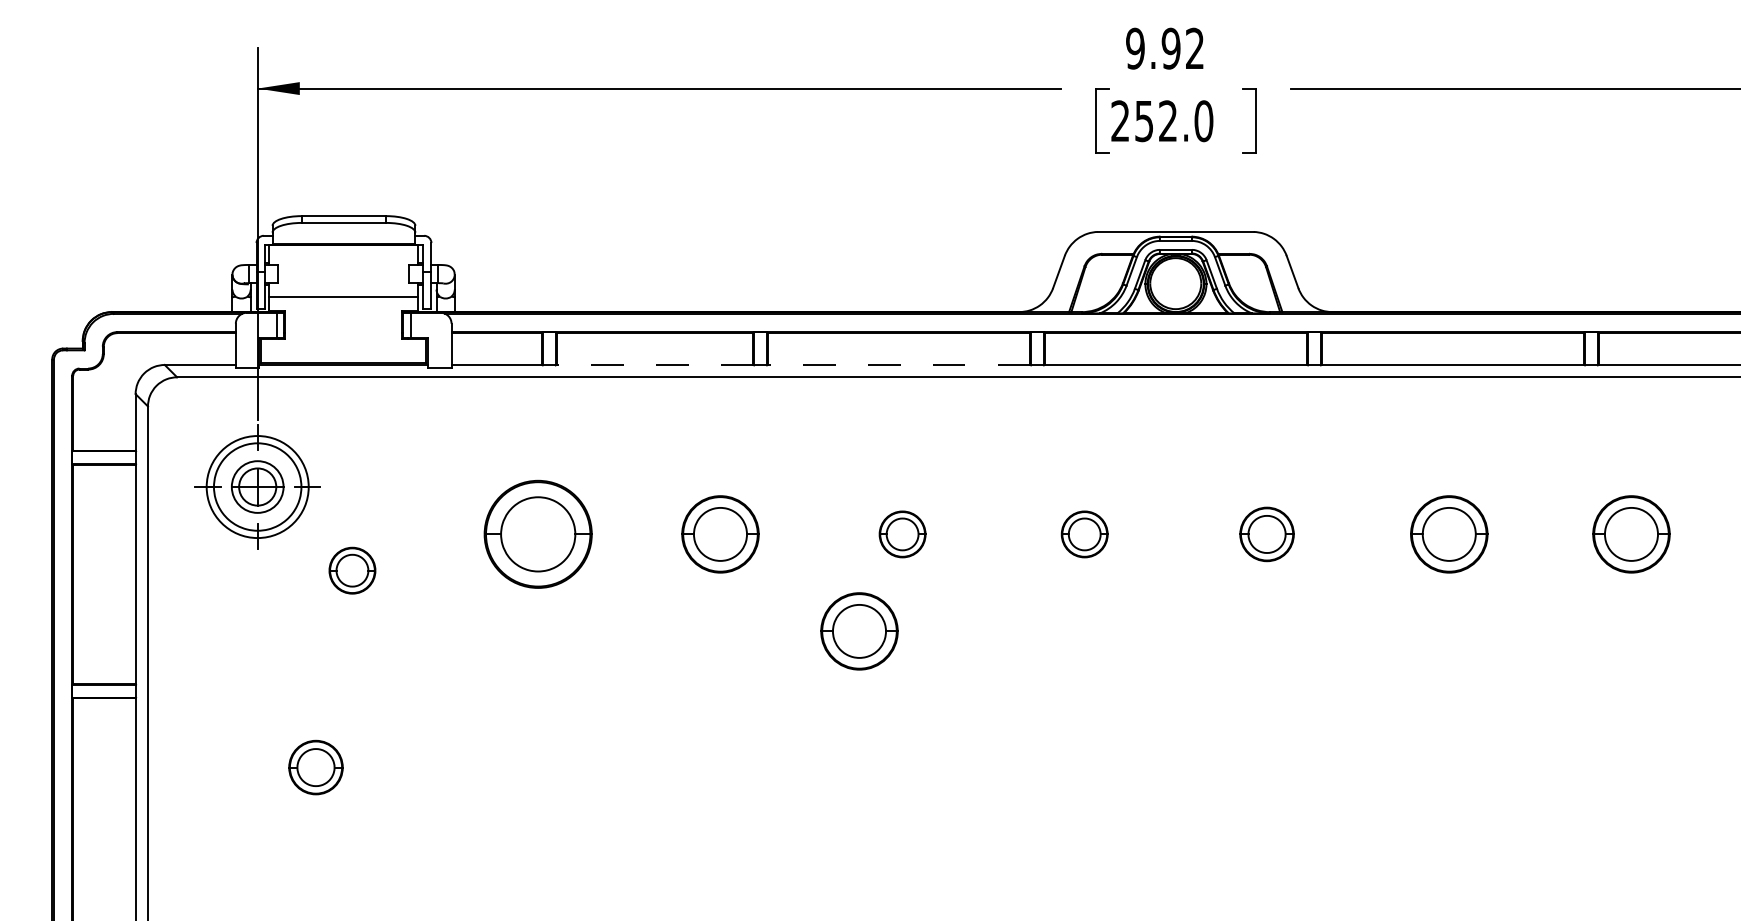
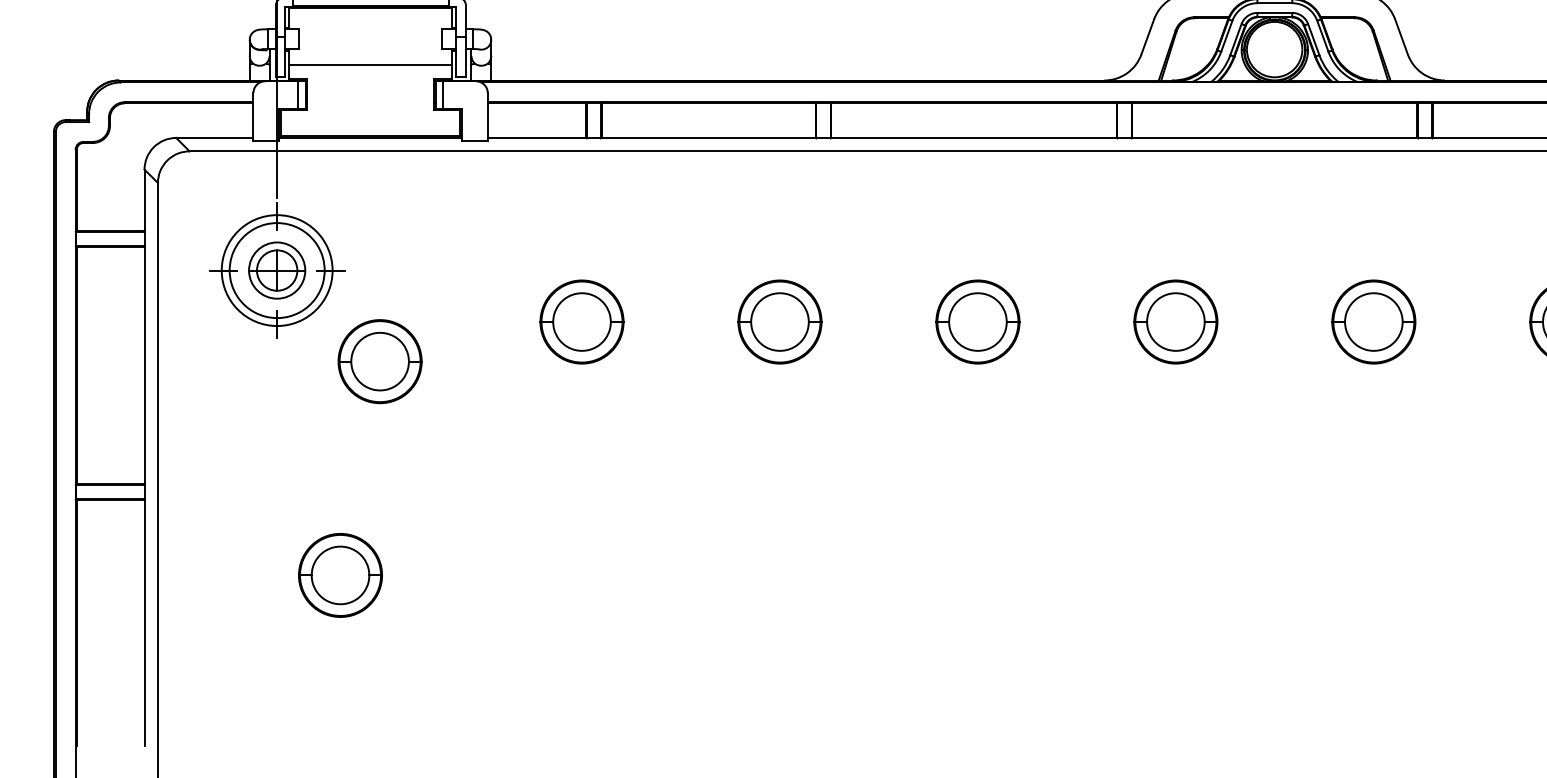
line: (654, 364) -> (708, 137), dashed -> solid
line: (898, 364) -> (973, 137), dashed -> solid
part: (538, 534) -> (582, 322), size x0.71
part: (902, 534) -> (977, 322), size x1.67
part: (1084, 534) -> (1175, 322), size x1.67
part: (1266, 534) -> (1373, 322), size x1.43
part: (352, 570) -> (380, 361), size x1.67
part: (859, 631) -> (931, 427), removed
part: (315, 767) -> (339, 575), size x1.43

